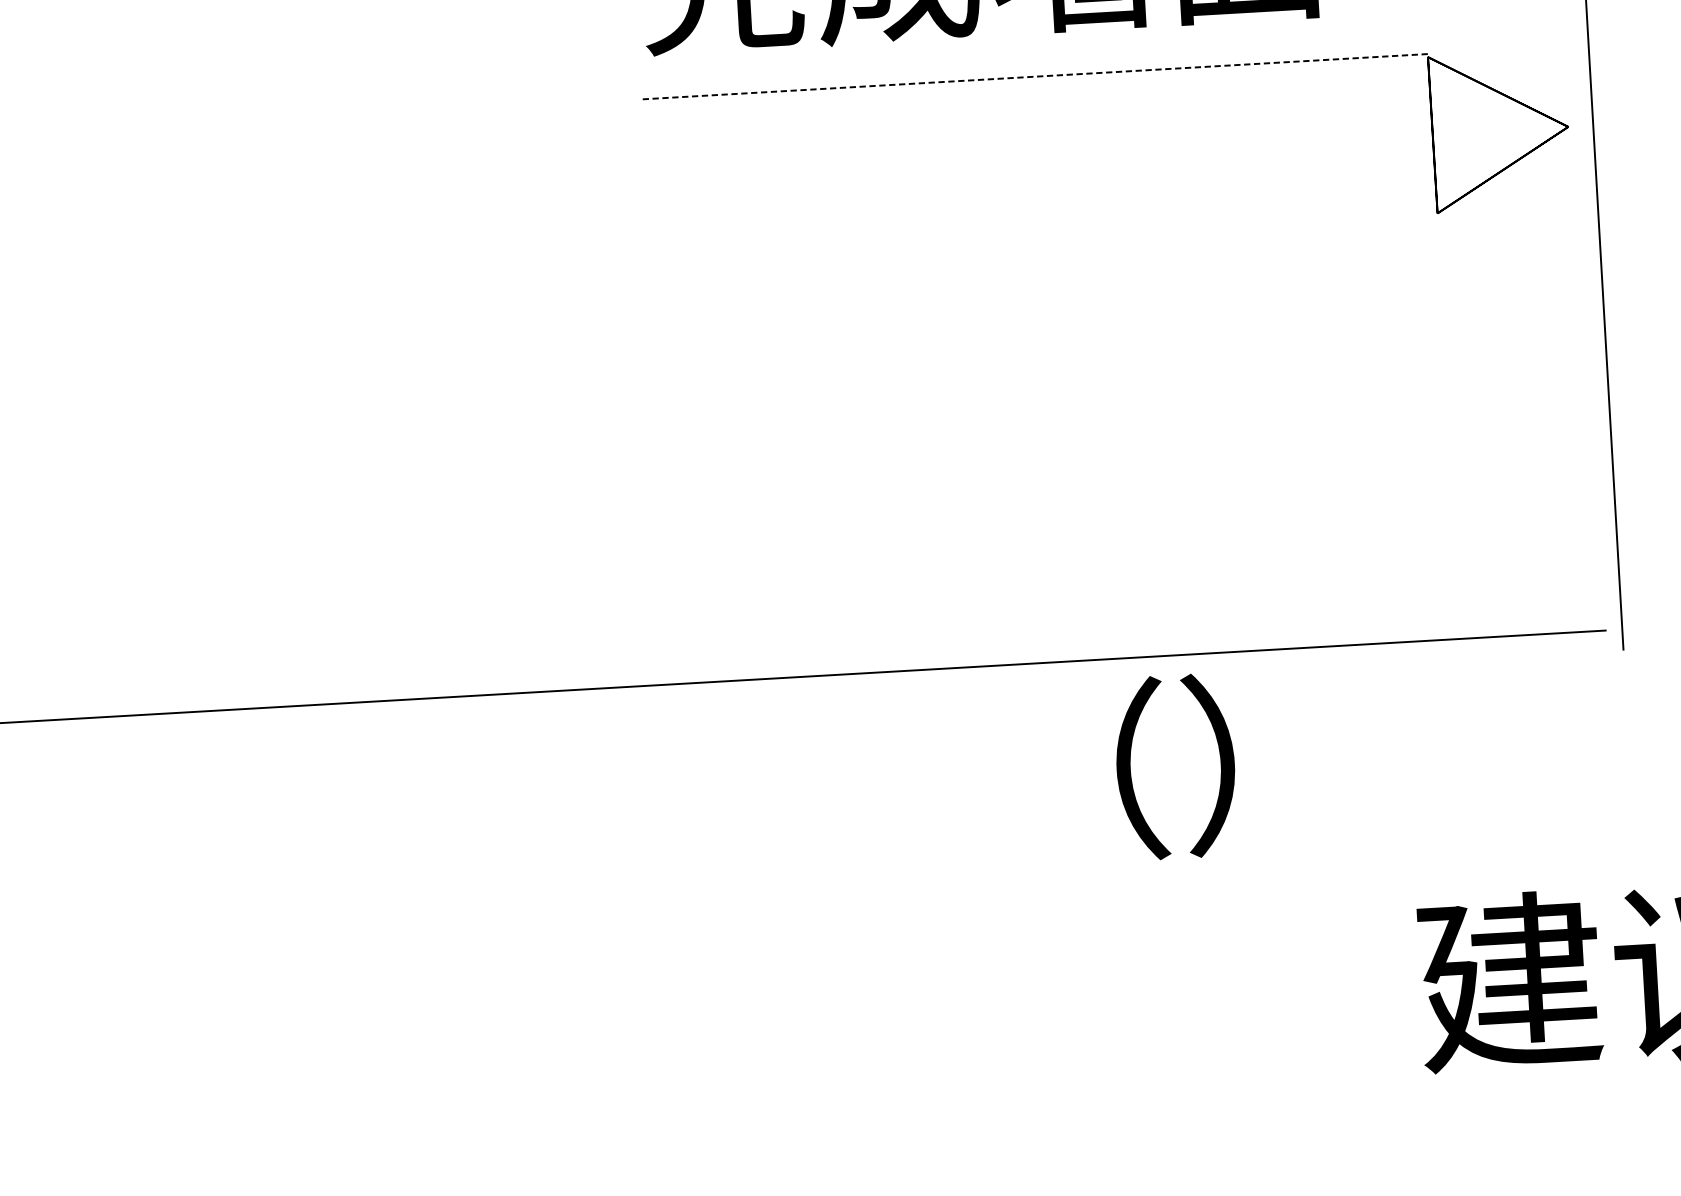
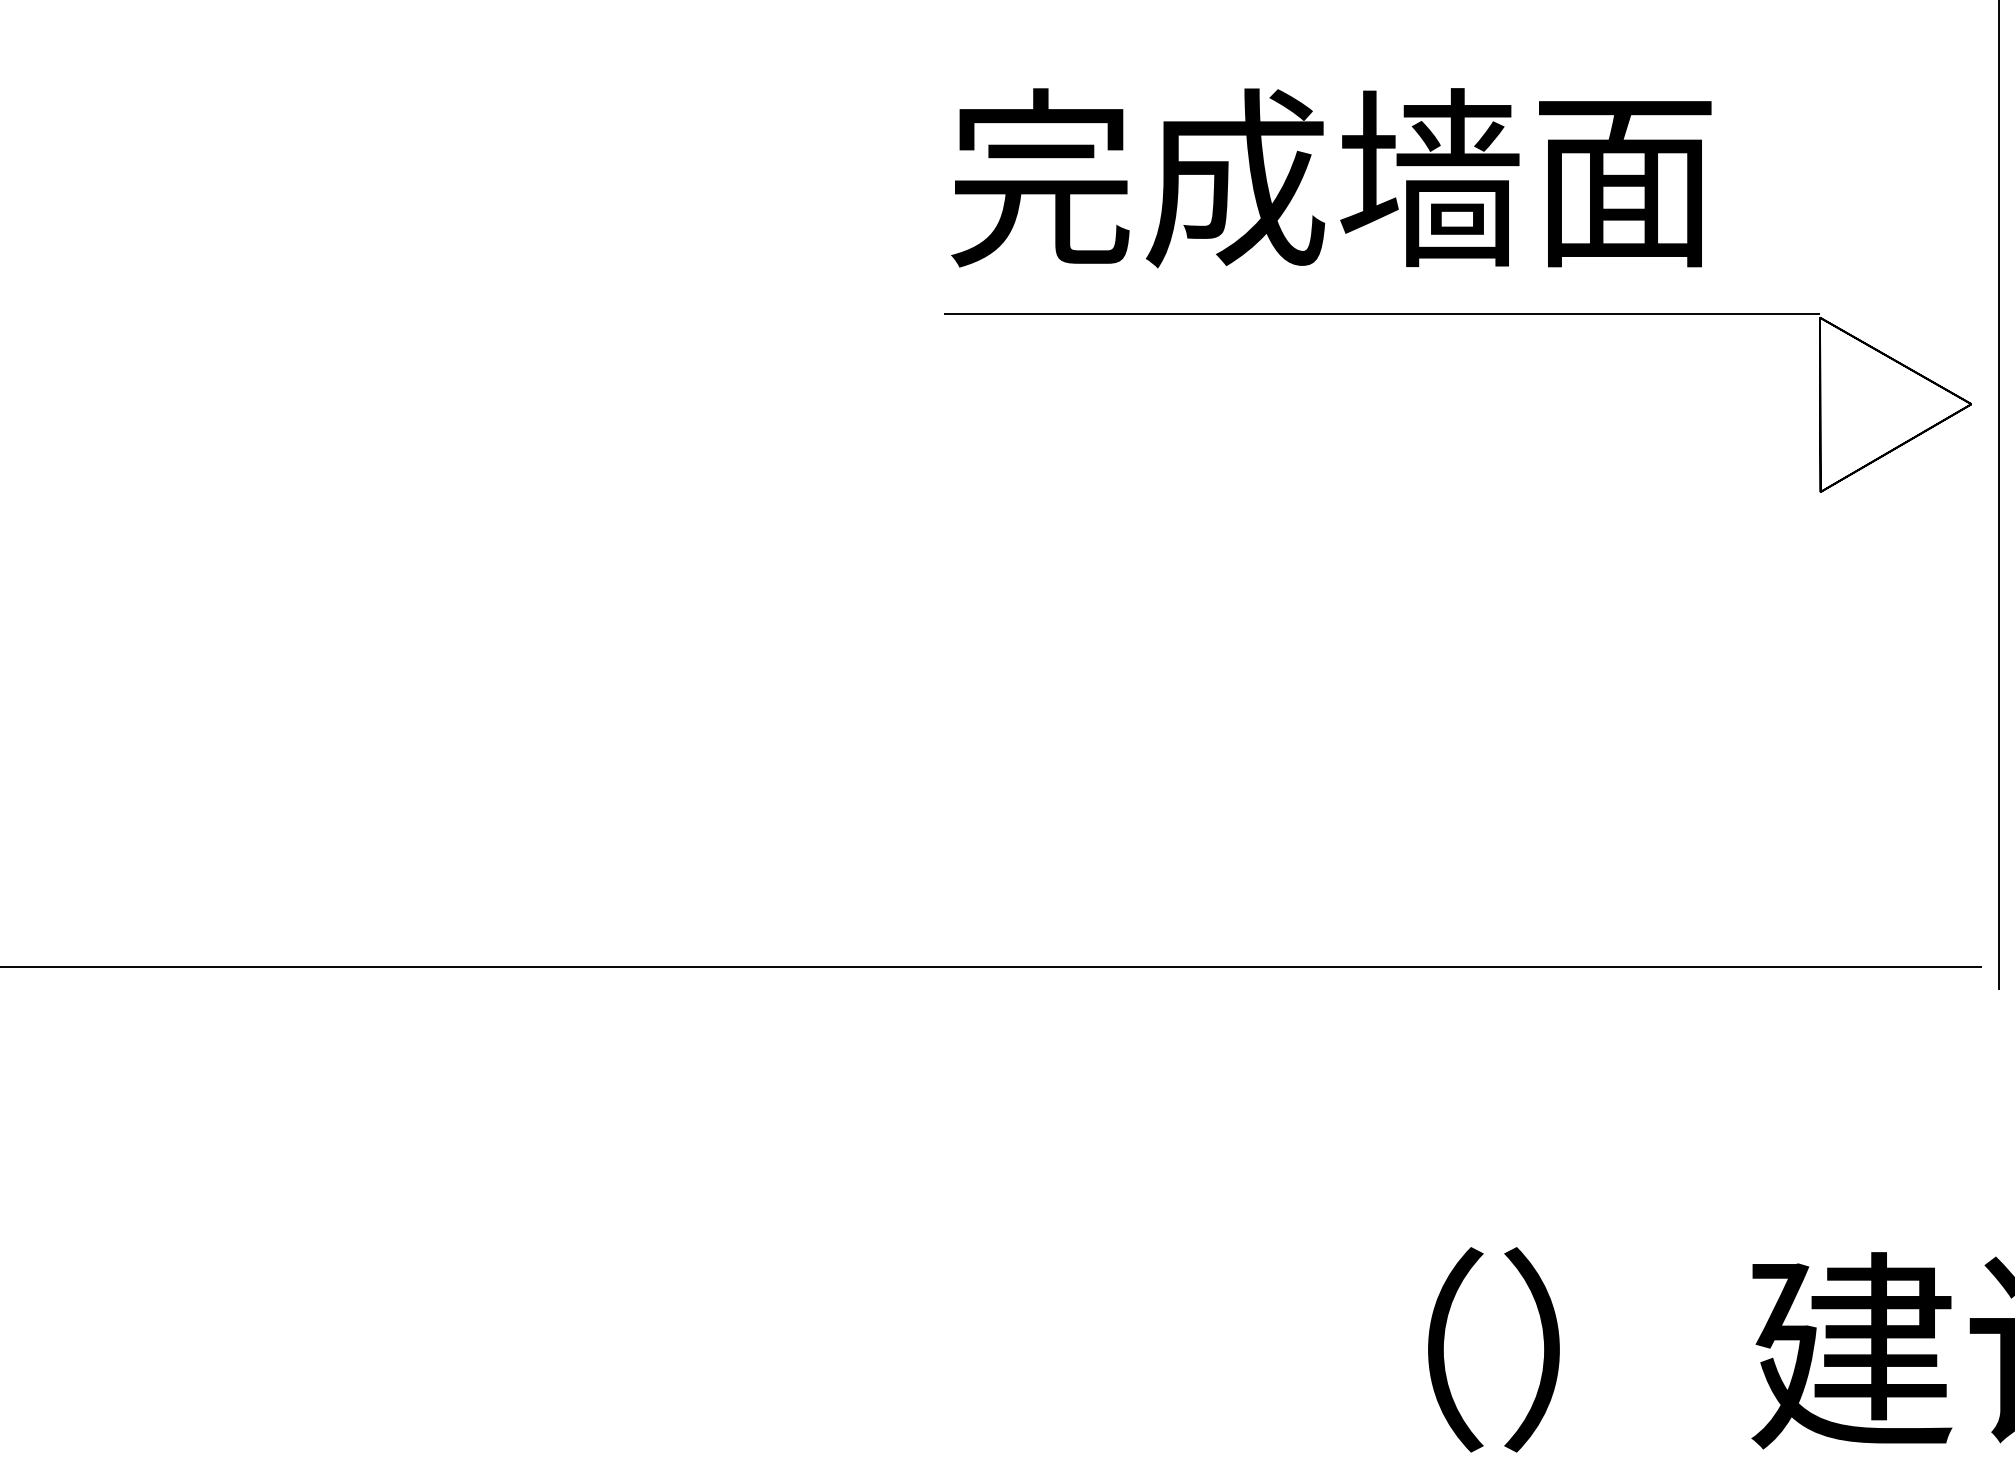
line: (1035, 76) -> (1382, 314), dashed -> solid
text: (1175, 766) -> (1493, 1349), moved

